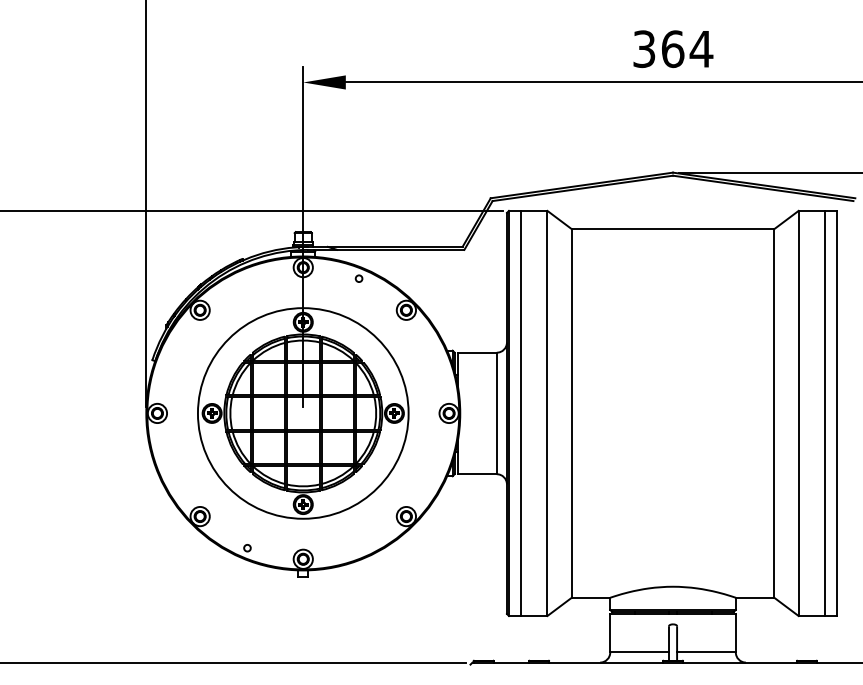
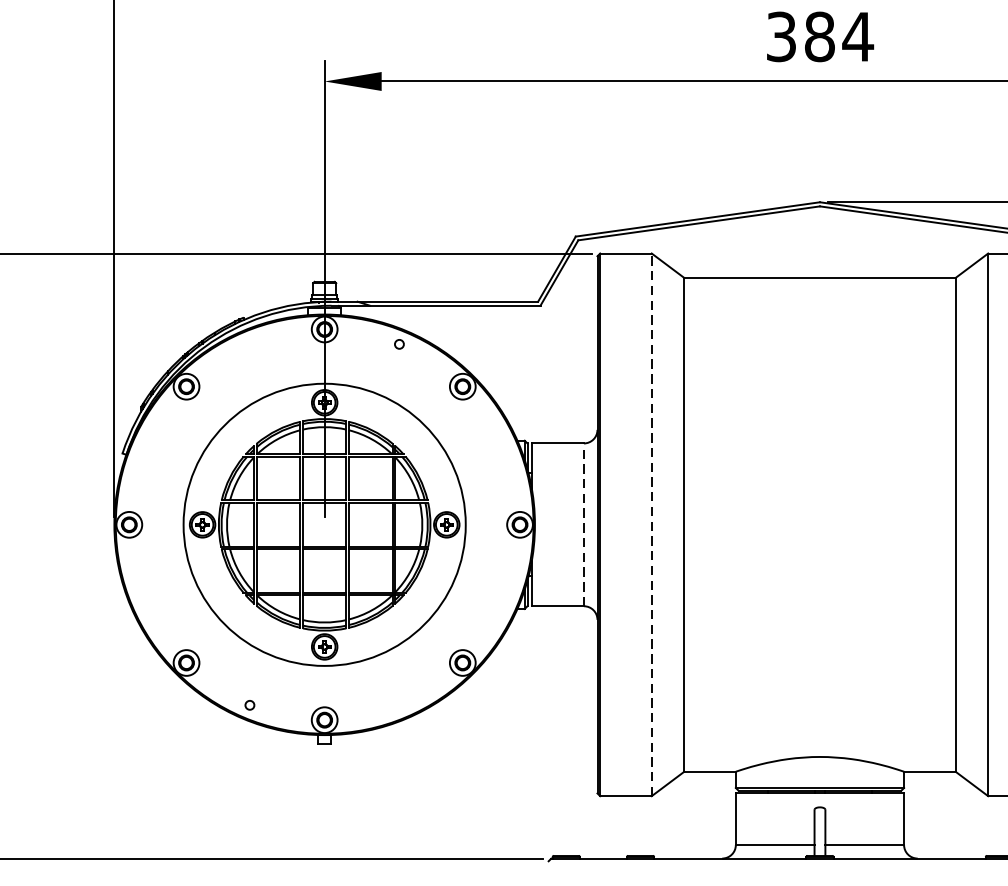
text: (672, 48) -> (819, 35), 364 -> 384
line: (496, 413) -> (583, 524), solid -> dashed
line: (521, 413) -> (616, 524), removed
line: (547, 413) -> (651, 524), solid -> dashed

